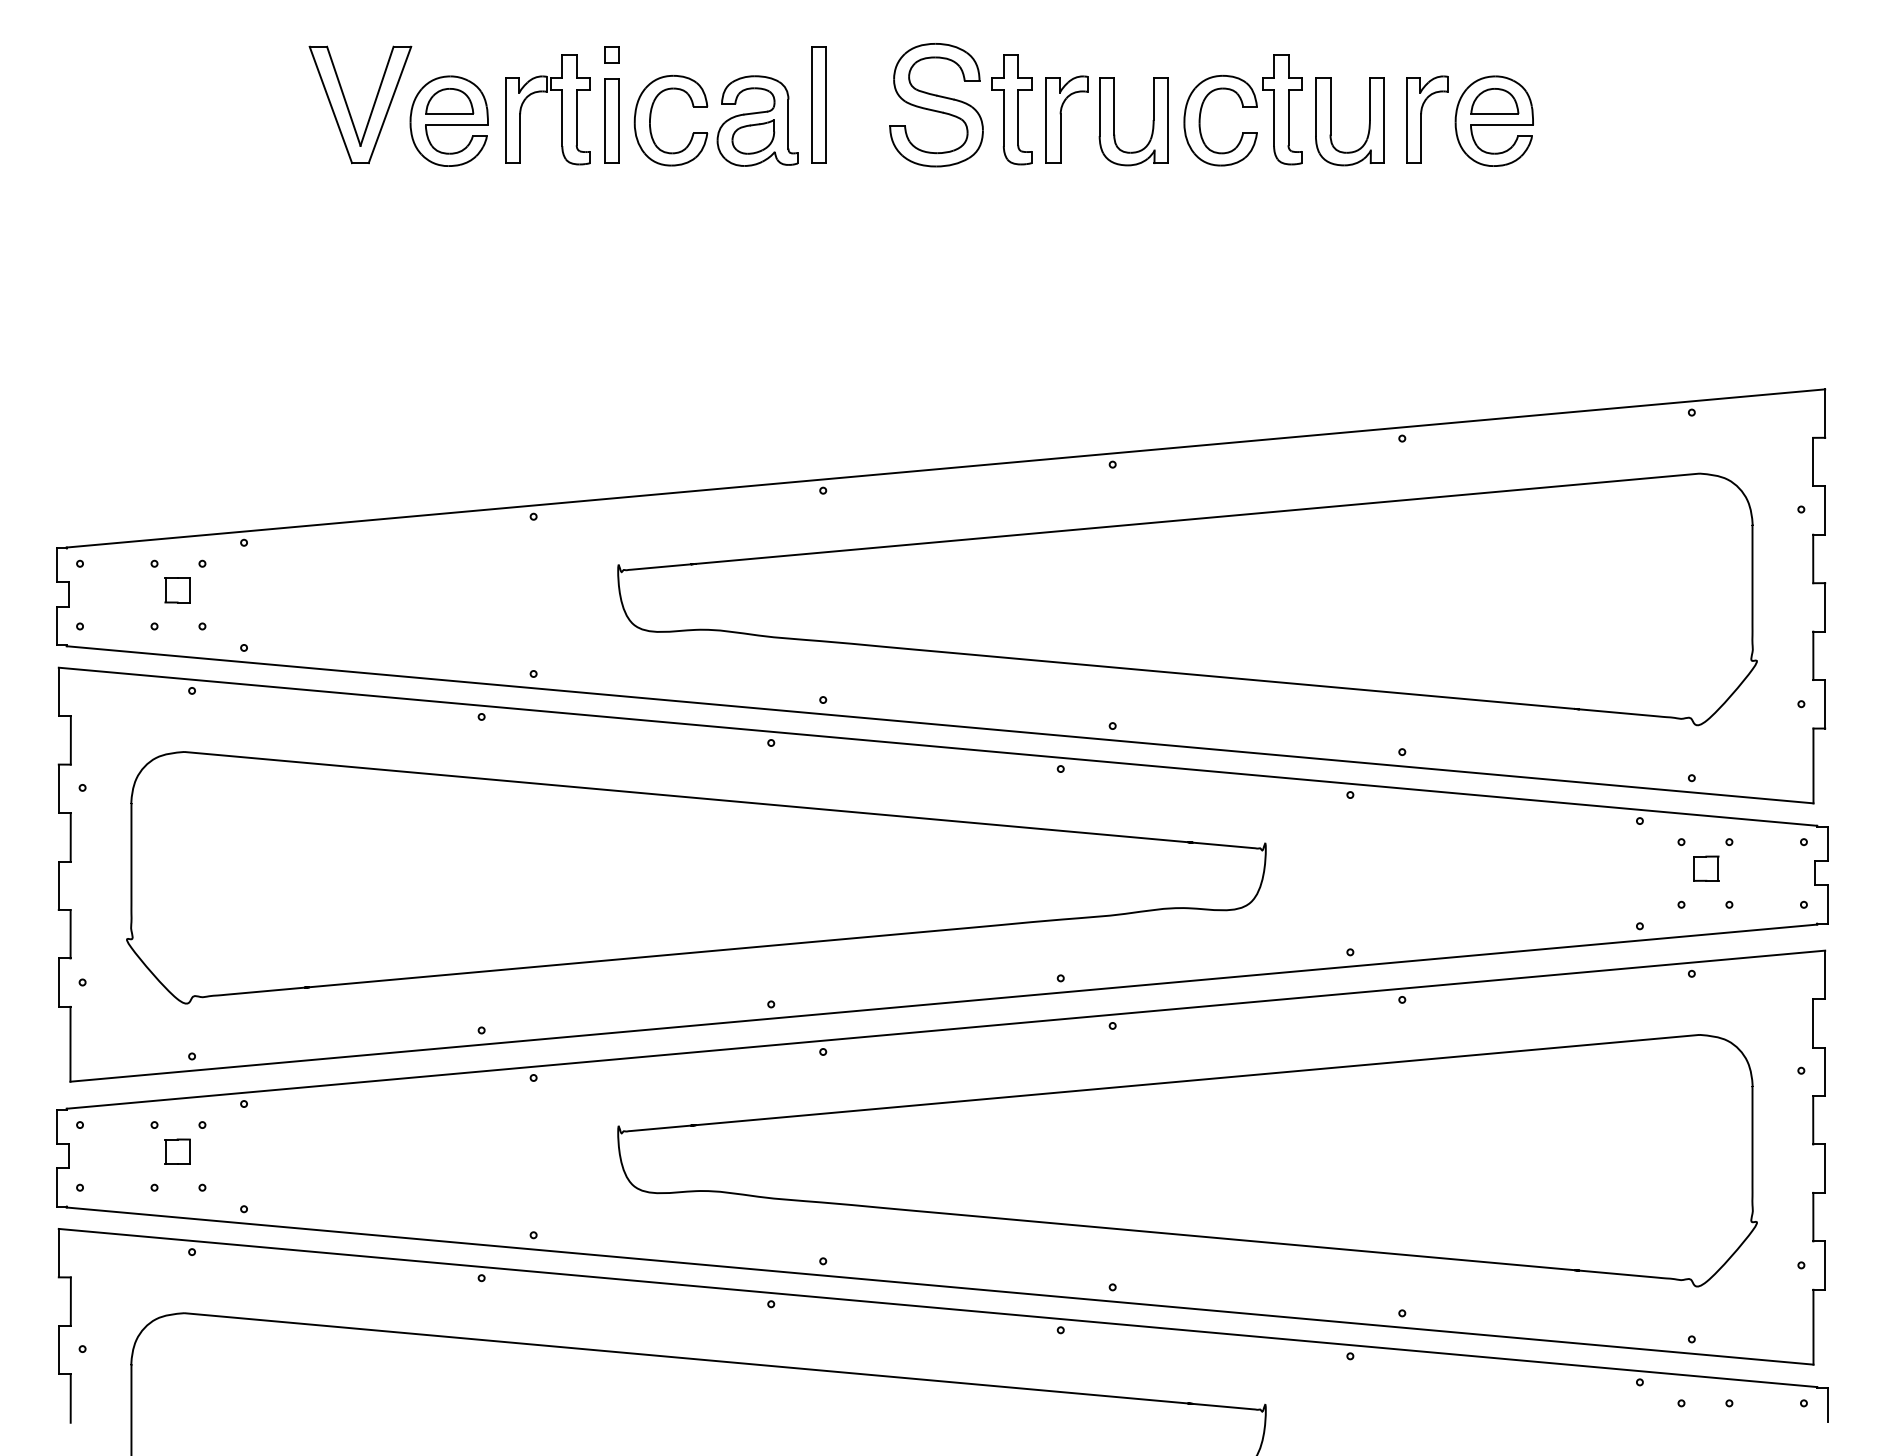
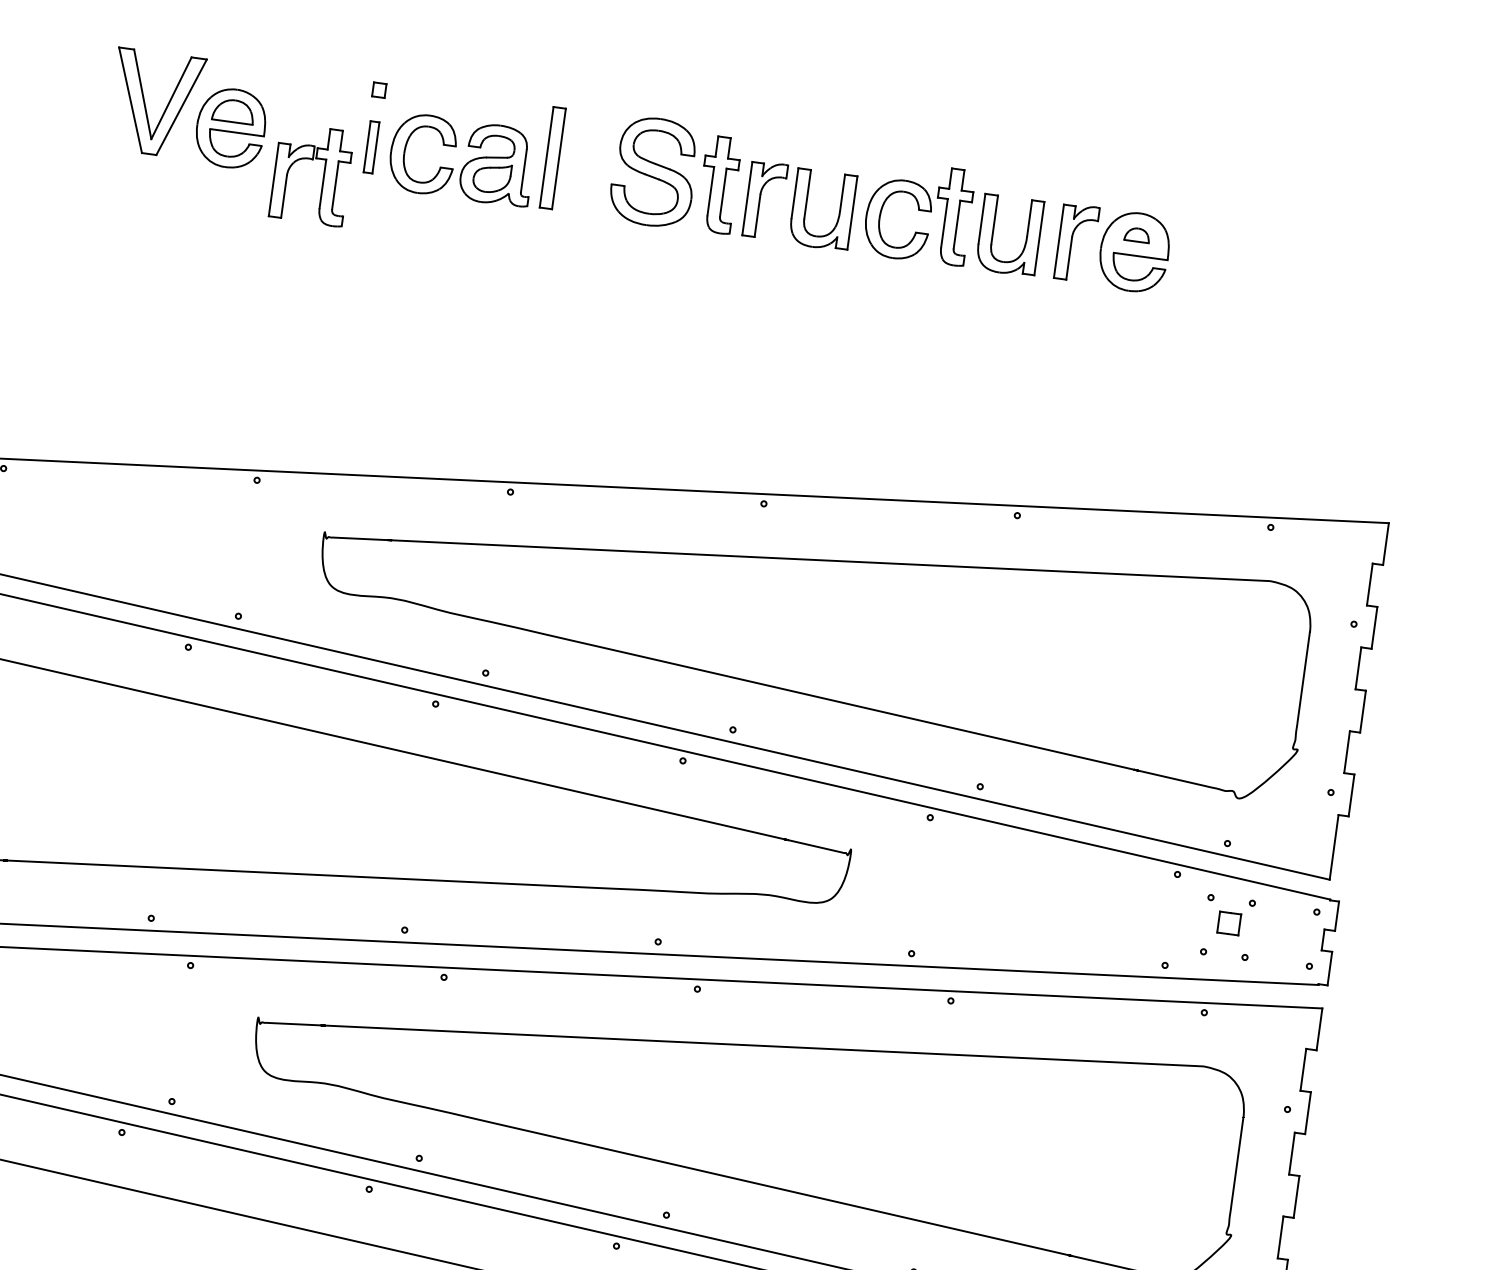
part: (1494, 101) -> (1137, 235), size x0.6
part: (561, 109) -> (323, 176), moved
part: (611, 120) -> (371, 146), size x0.7

